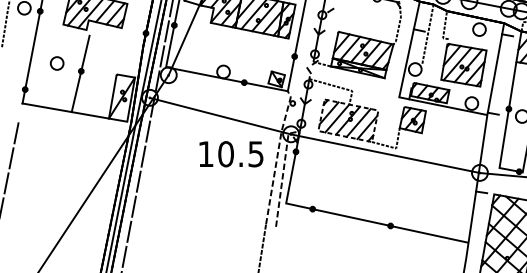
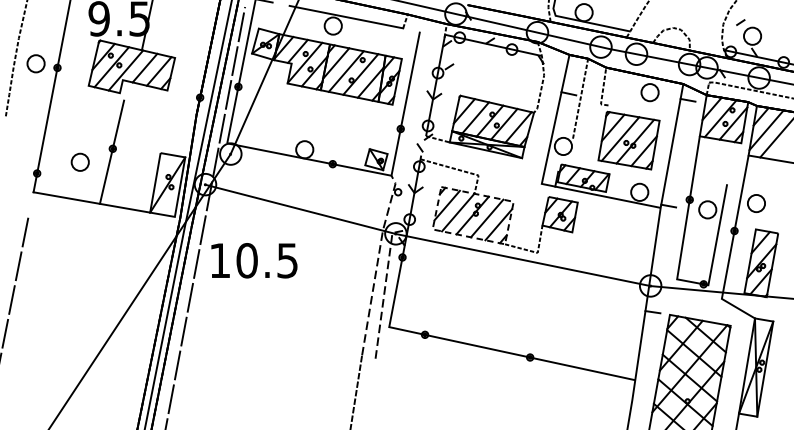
part: (56, 62) -> (79, 161), moved
text: (231, 154) -> (254, 260), moved

